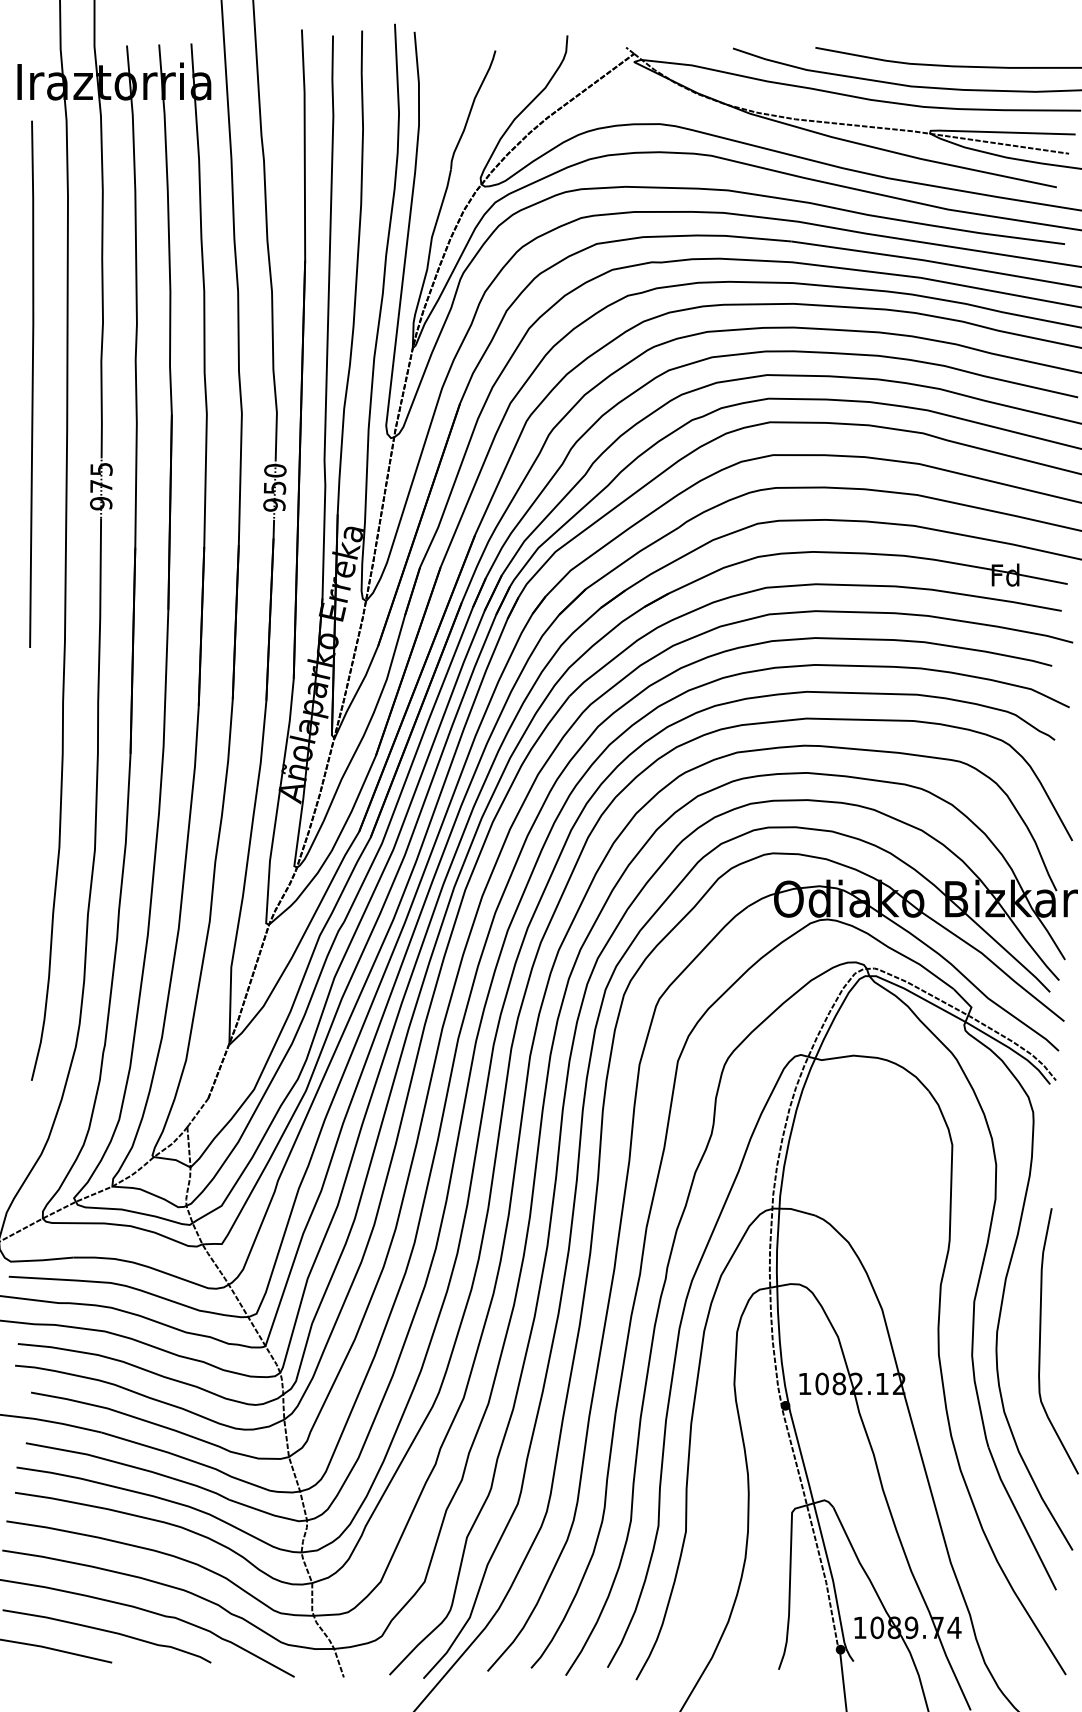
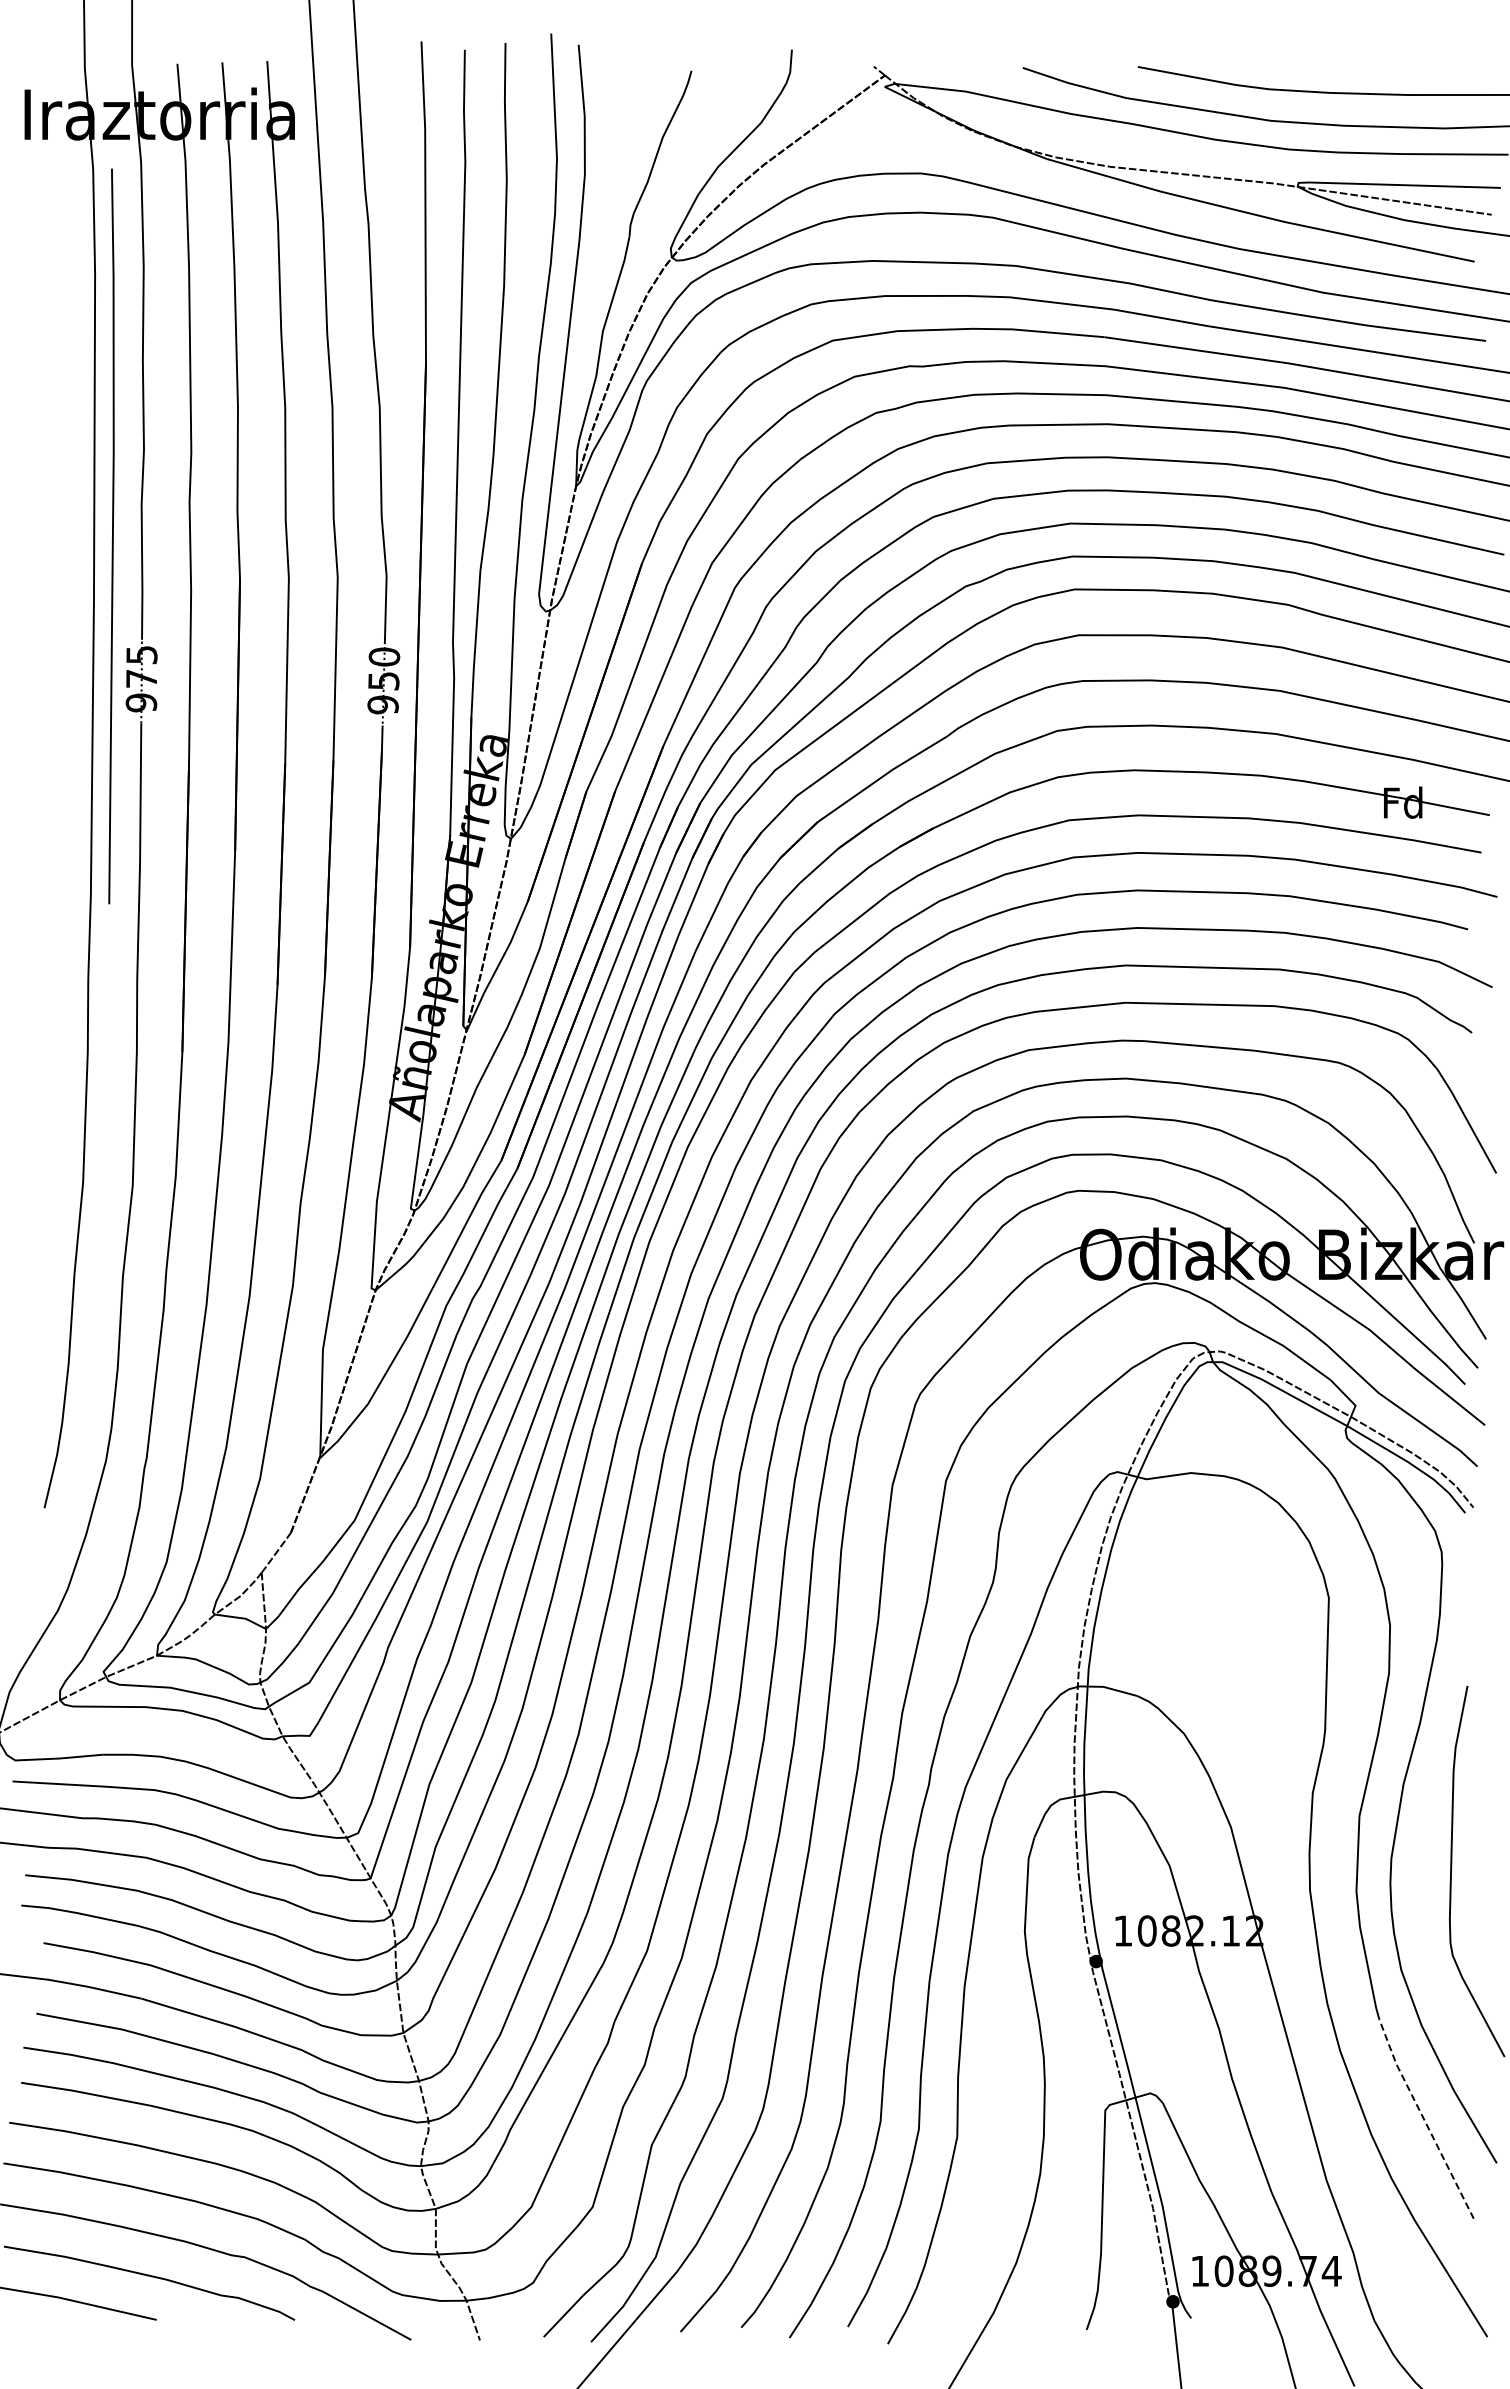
line: (32, 384) -> (112, 536), moved
line: (1020, 1519) -> (1424, 2119), solid -> dashed

